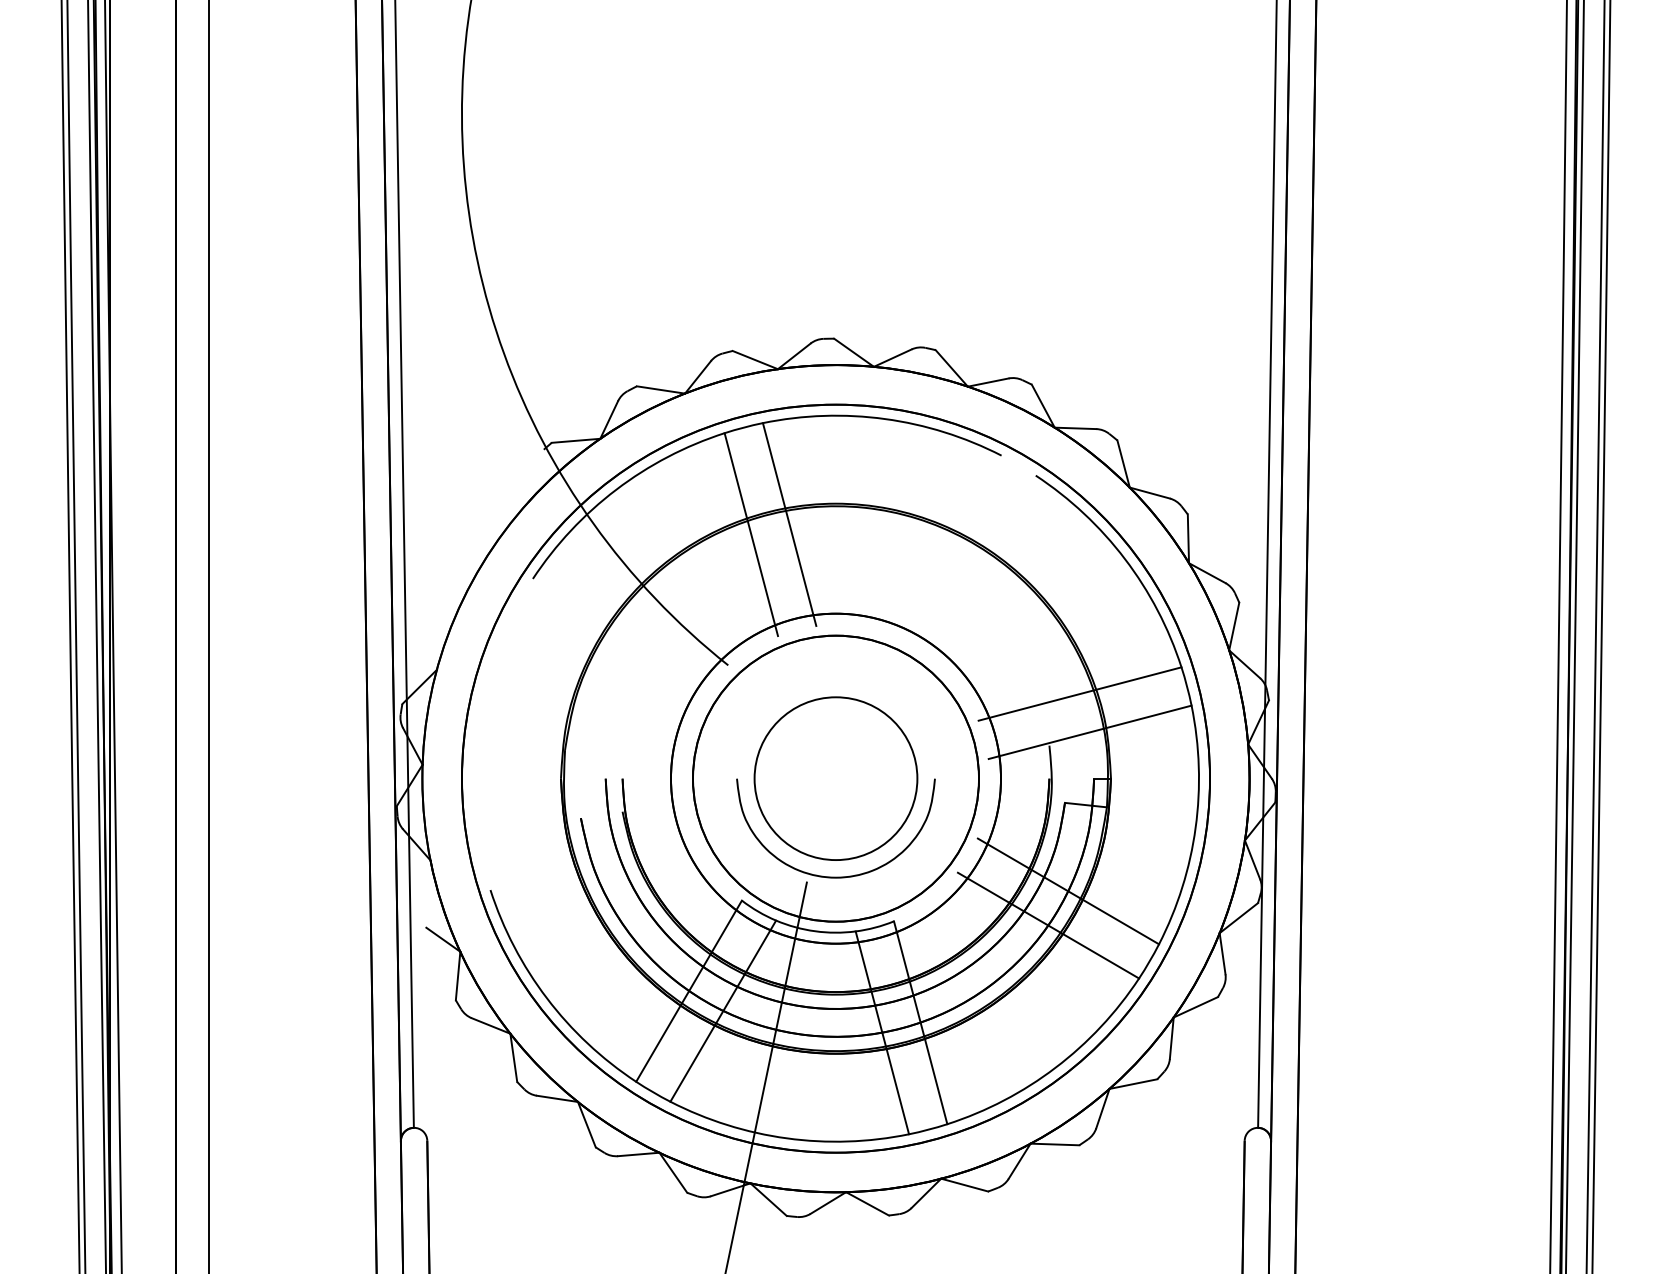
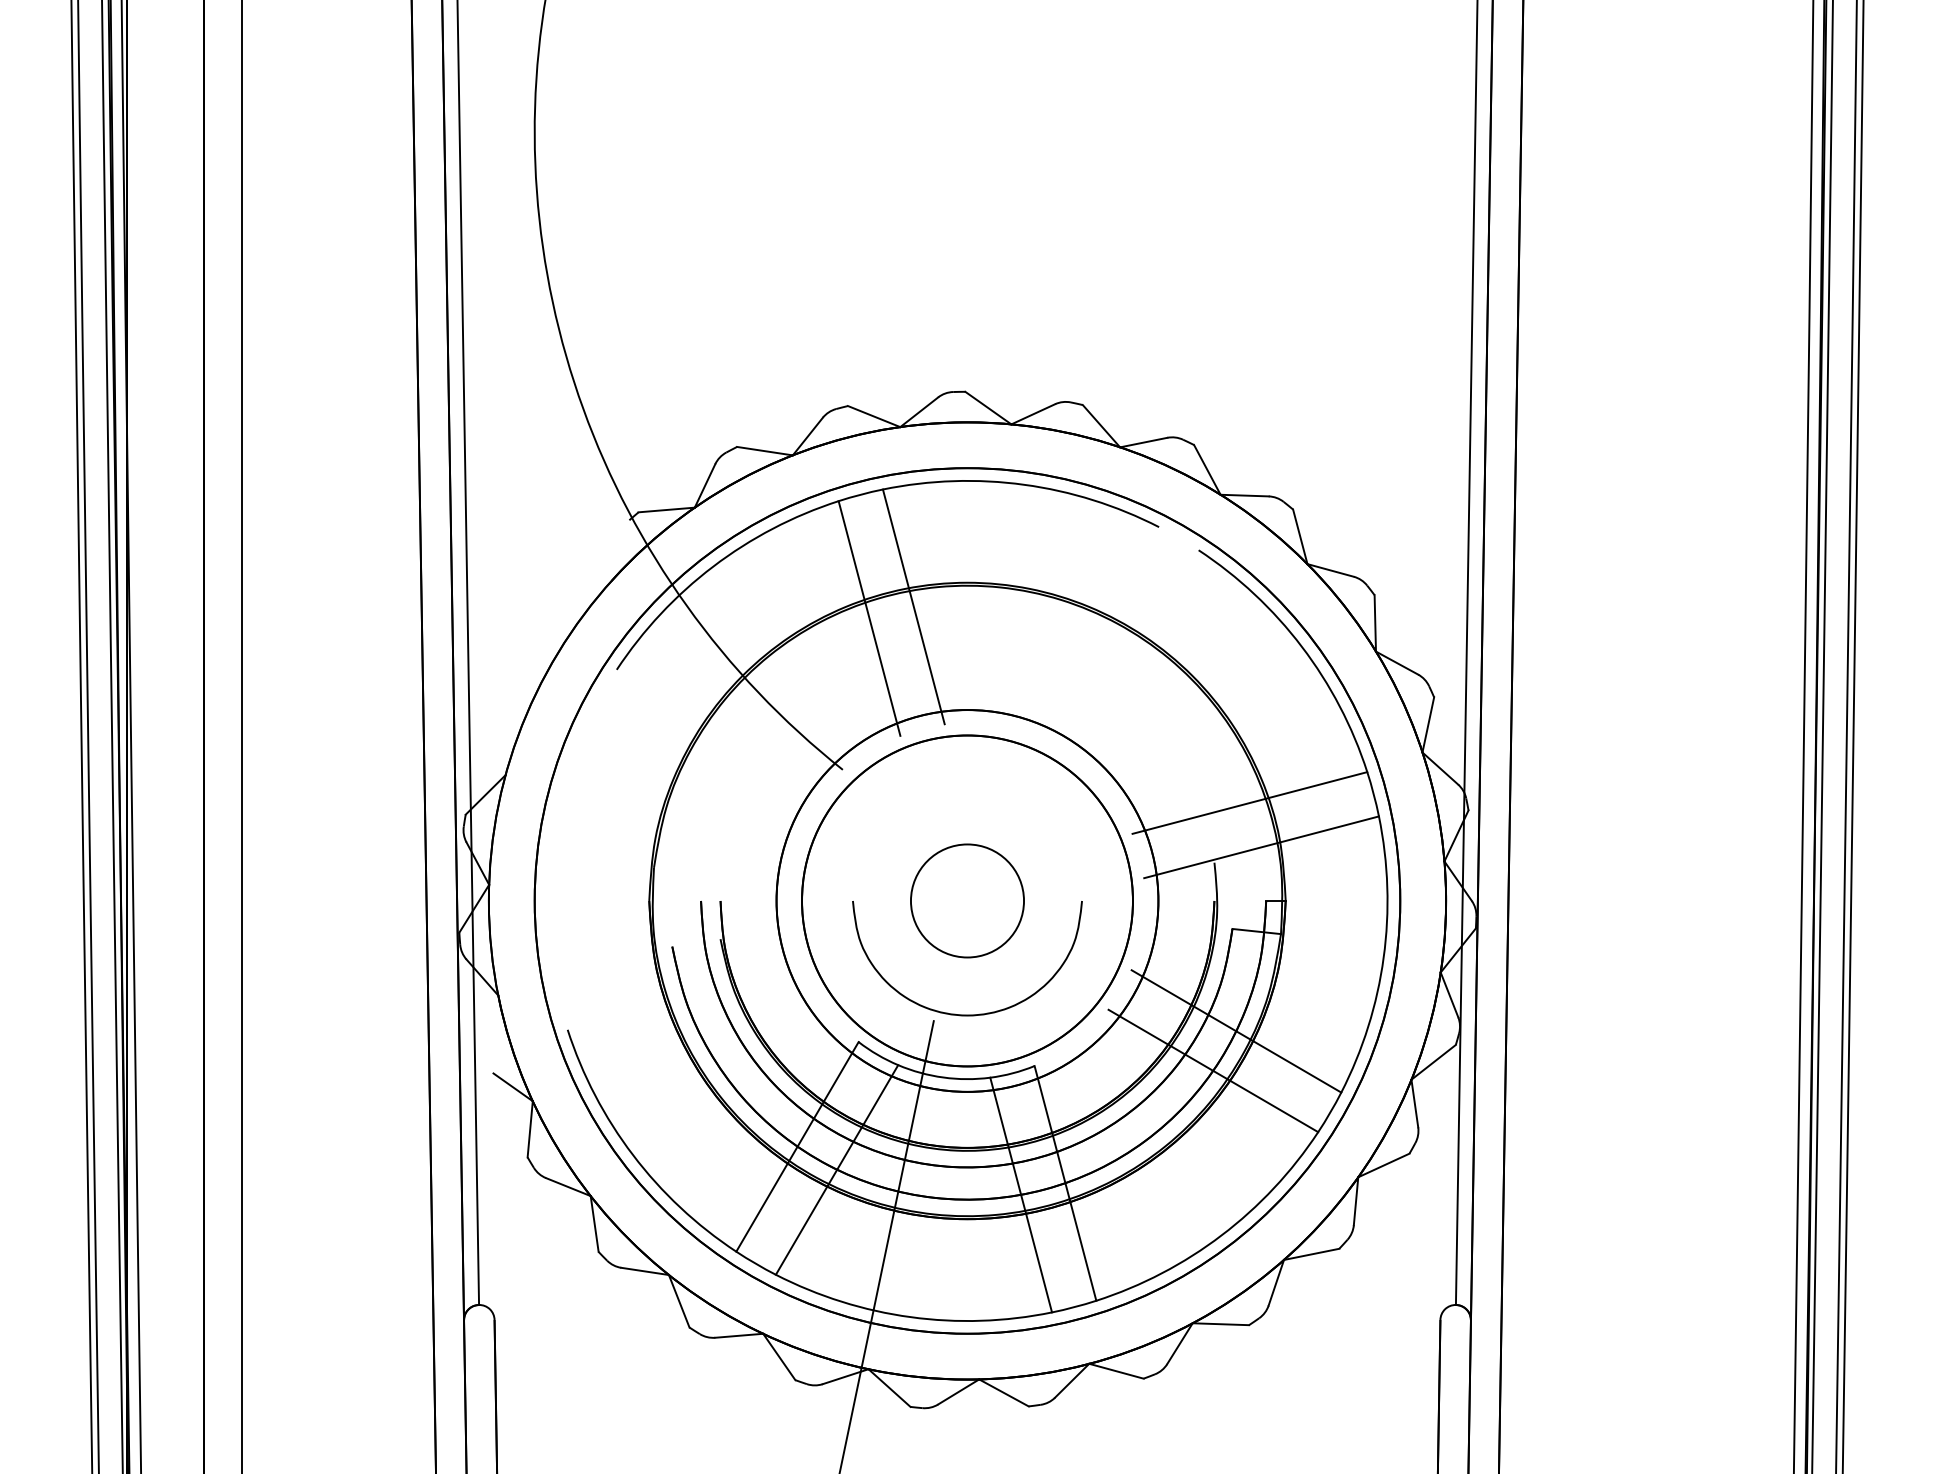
circle: (836, 778) -> (967, 900), size x0.6

